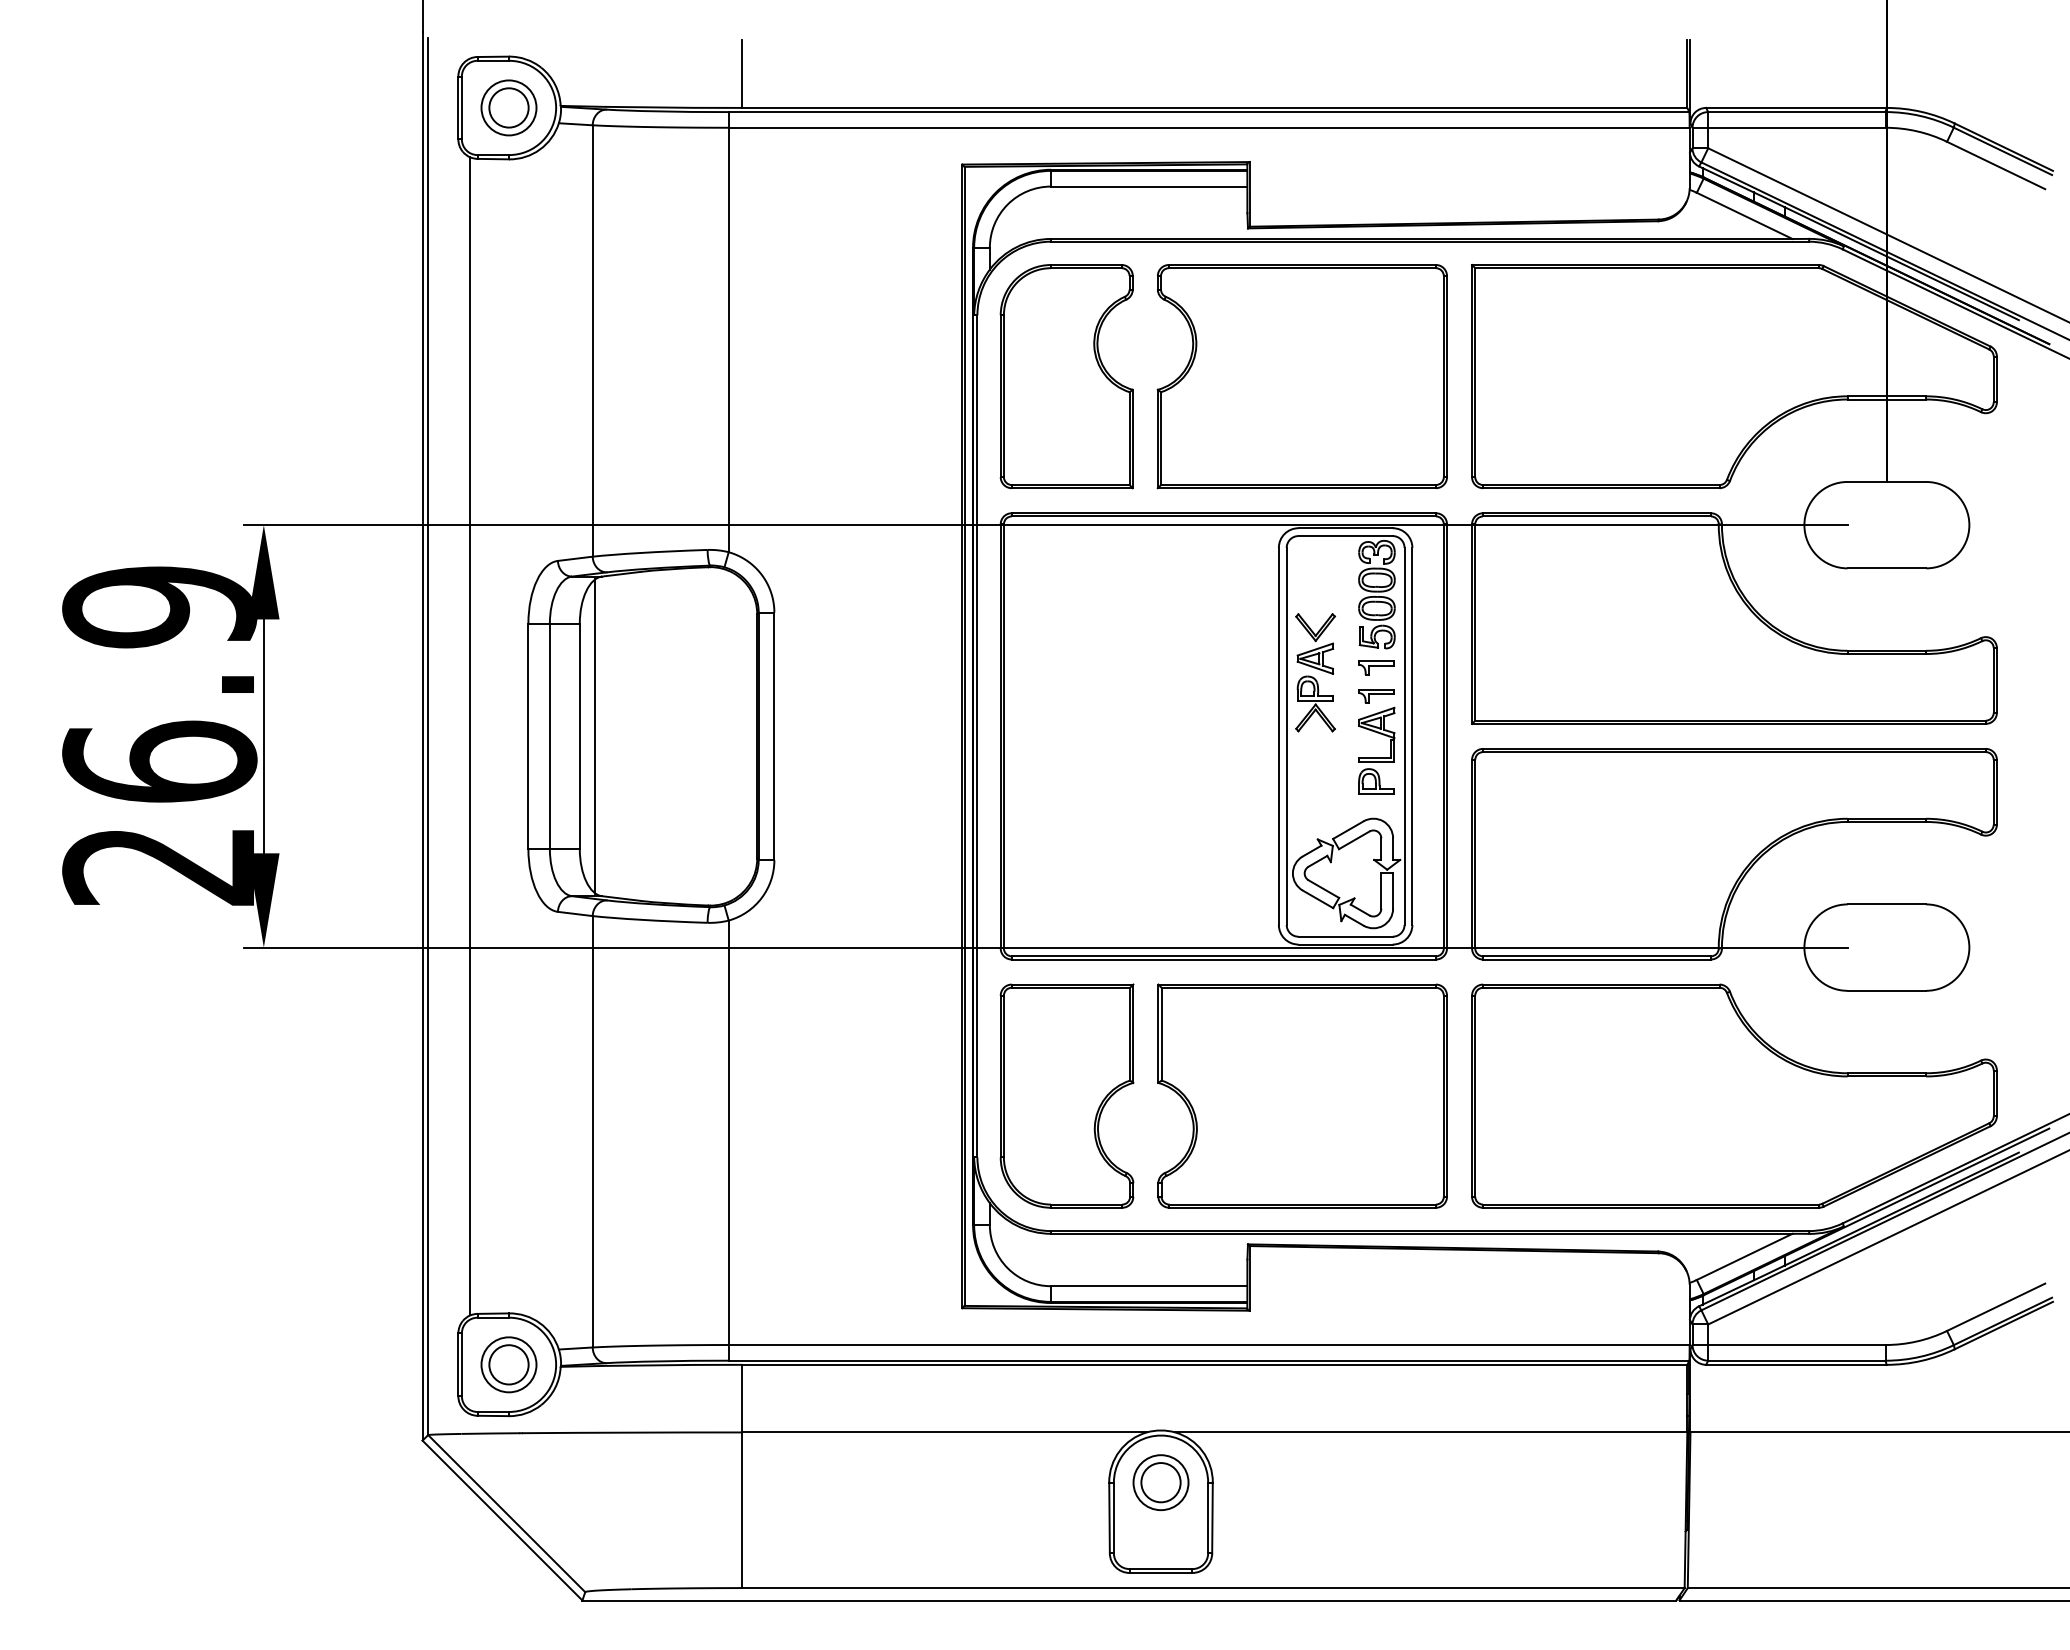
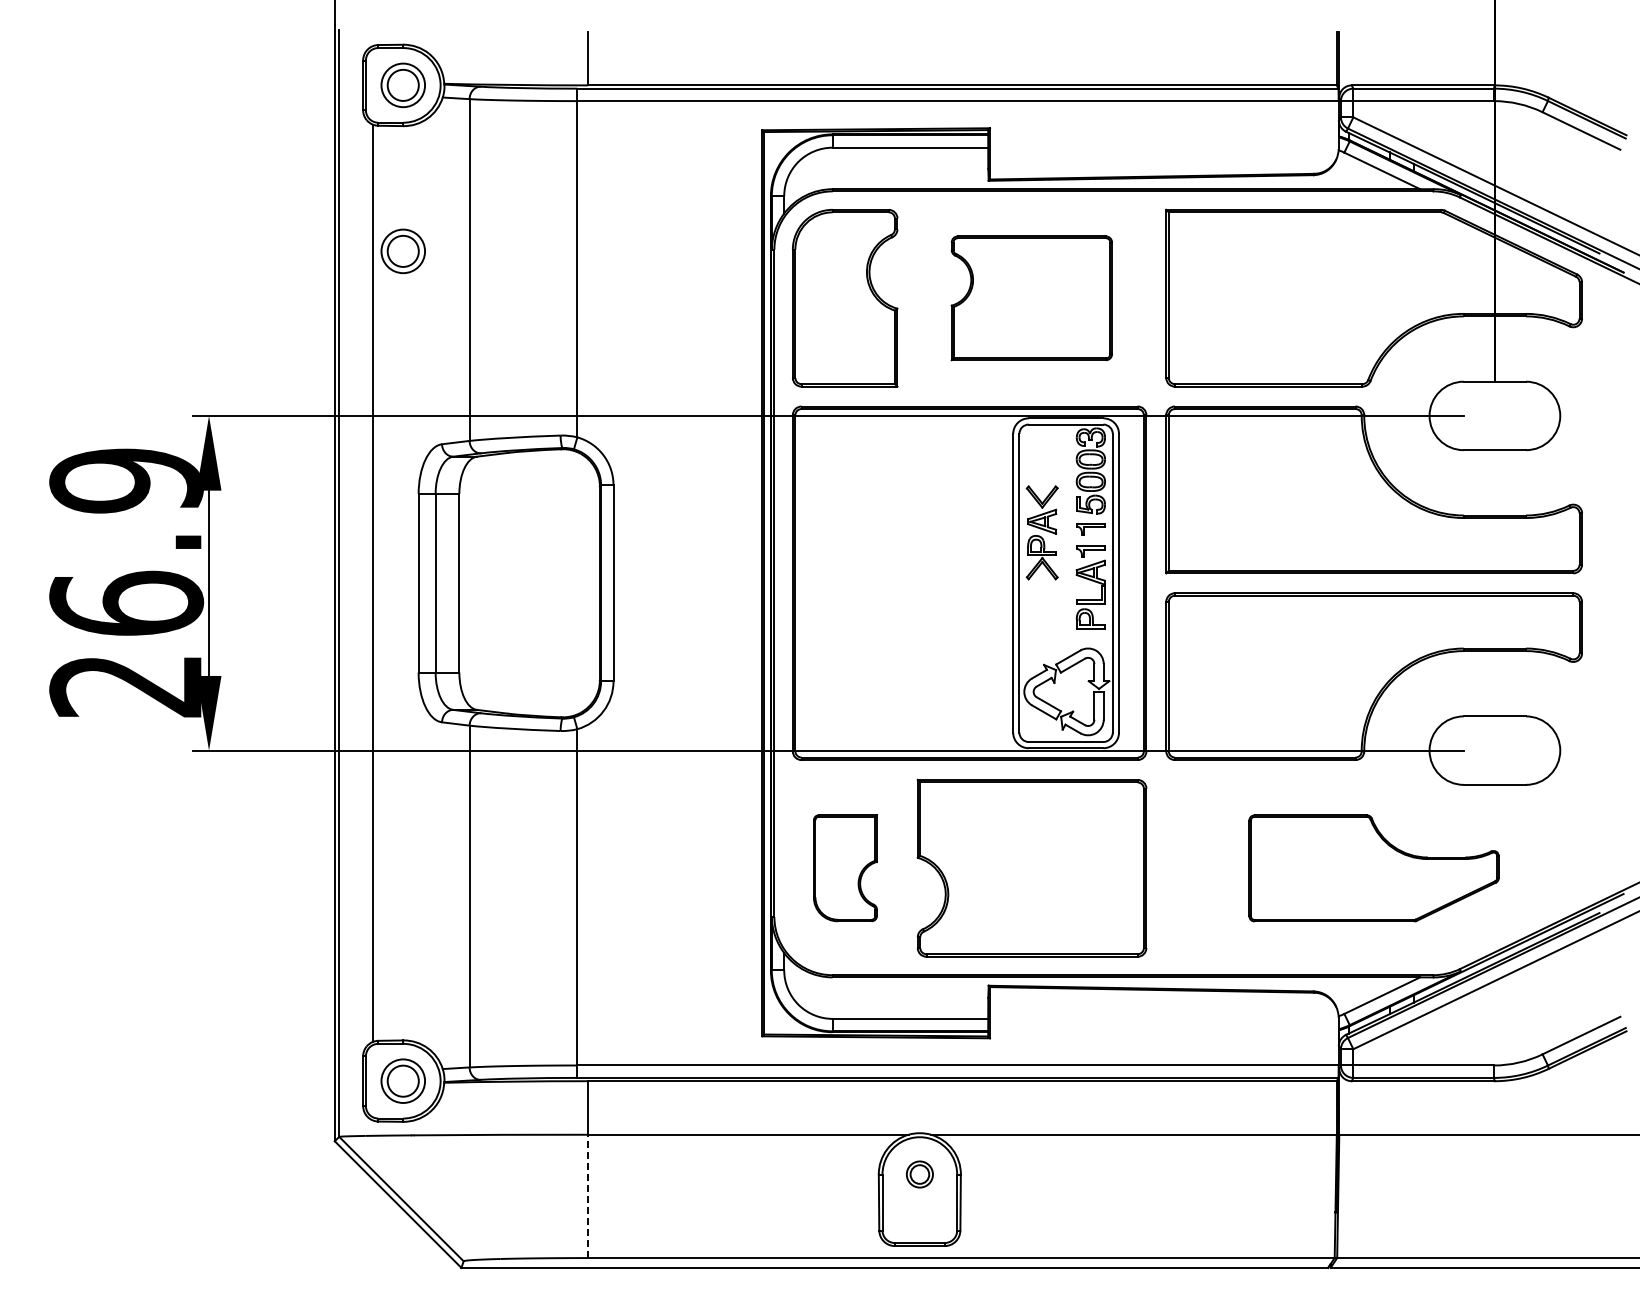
part: (508, 317) -> (402, 251), added
part: (1301, 376) -> (1031, 298), size x0.7
line: (595, 735) -> (471, 582), removed
part: (1067, 1095) -> (845, 867), size x0.6
part: (1733, 1096) -> (1373, 868), size x0.6
part: (1160, 1482) -> (919, 1174), size x0.6
line: (742, 1510) -> (588, 1196), solid -> dashed

